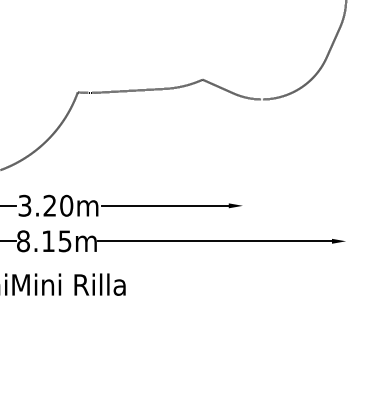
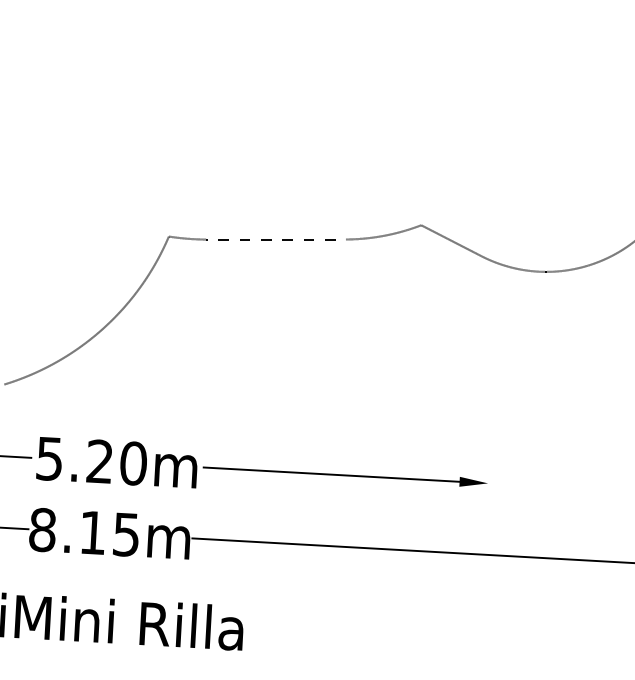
text: (25, 205) -> (50, 458), 3.20m -> 5.20m

